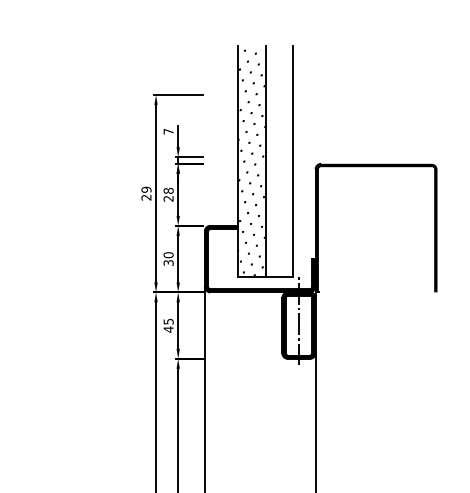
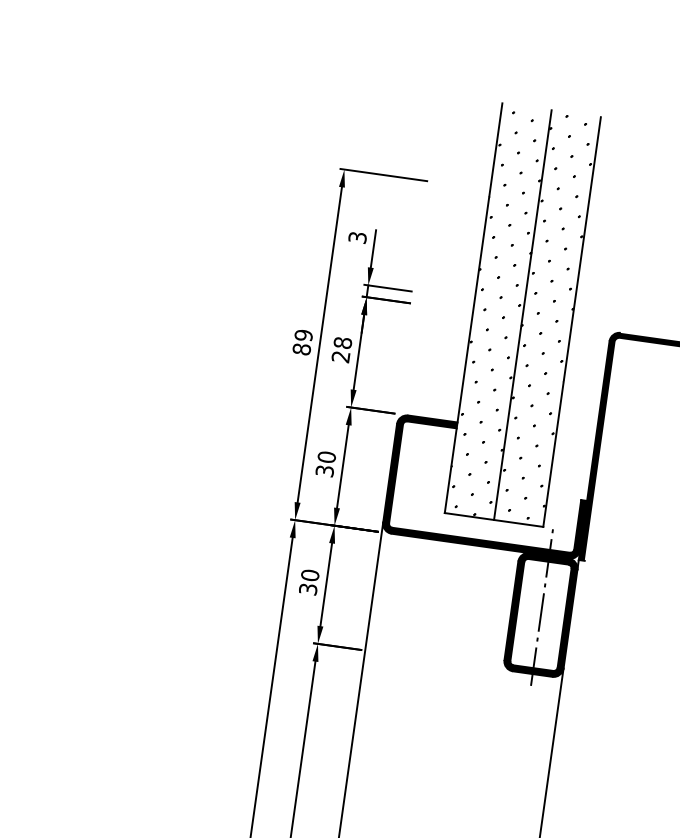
text: (168, 131) -> (357, 237), 7 -> 3
hatch: (279, 160) -> (547, 316), added
text: (146, 197) -> (301, 349), 29 -> 89
text: (168, 325) -> (309, 582), 45 -> 30

